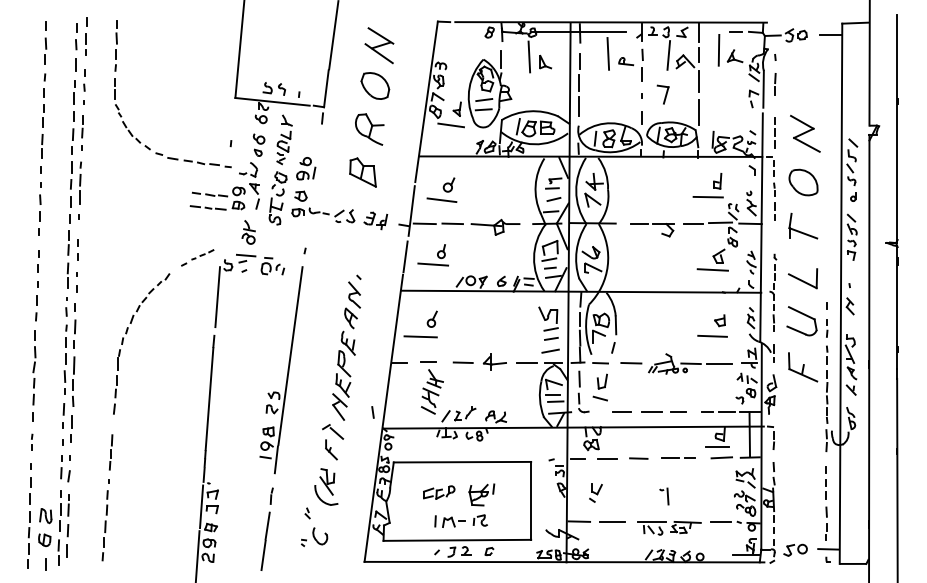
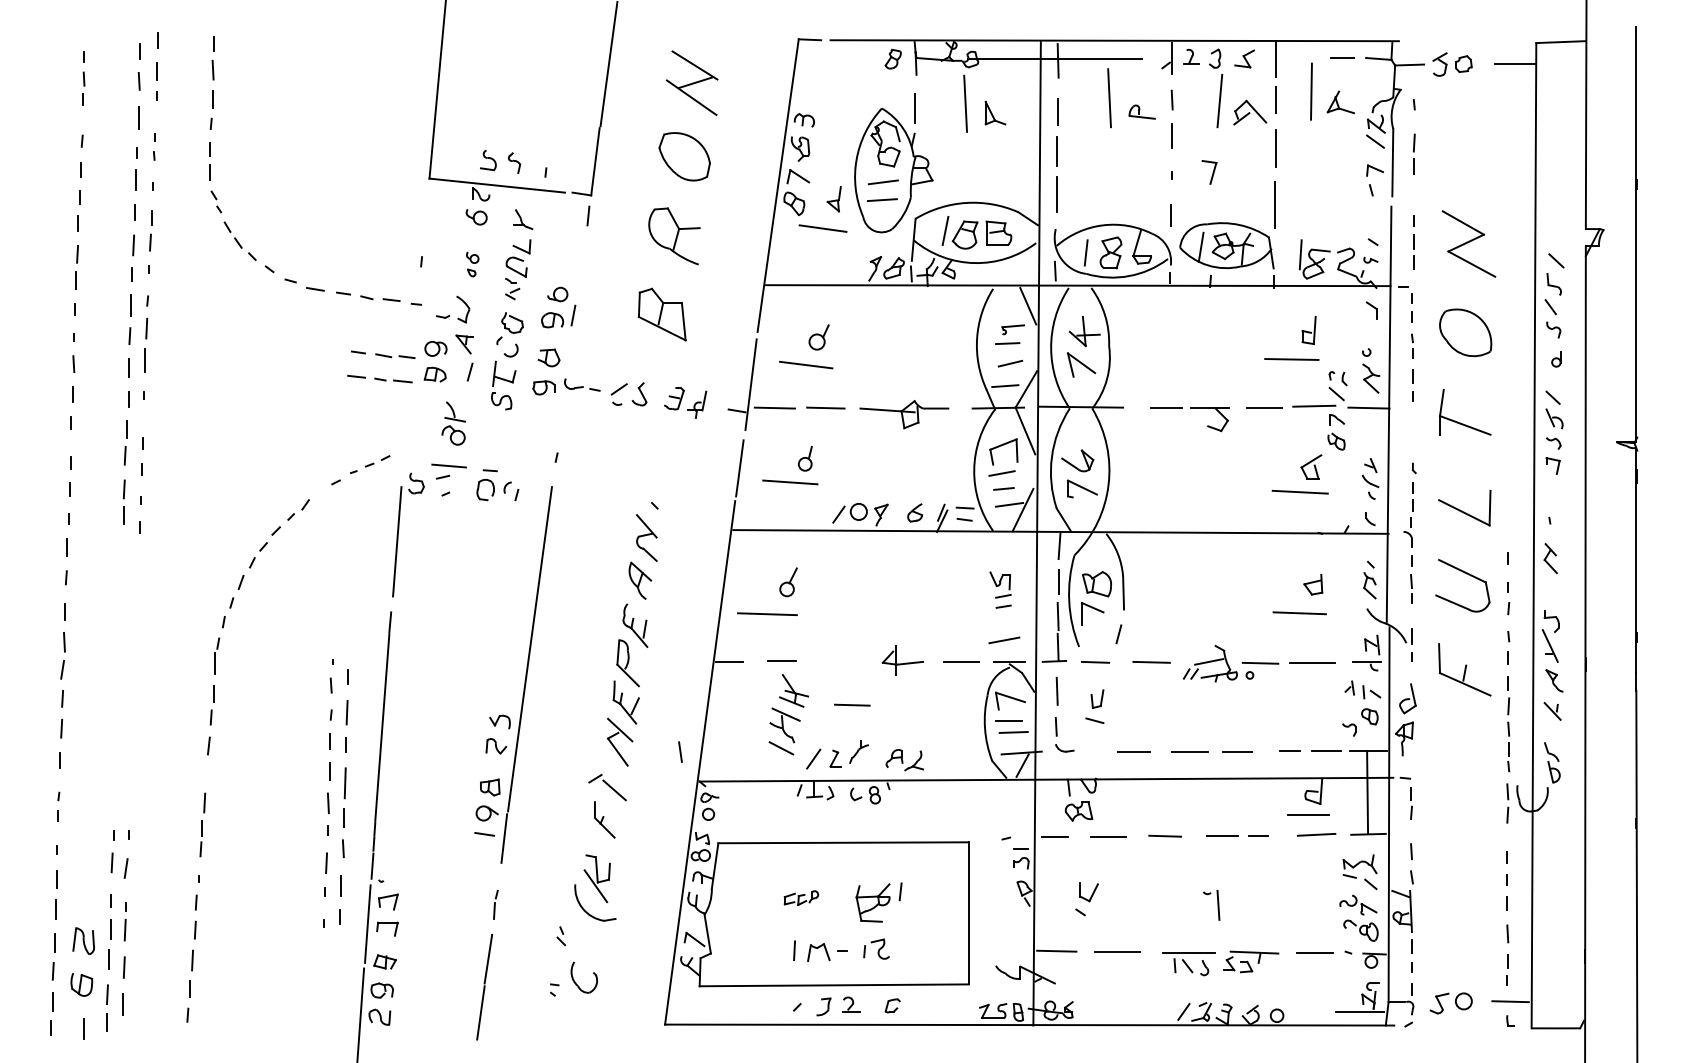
part: (45, 42) -> (83, 77), size x0.7
part: (84, 80) -> (154, 146), size x0.7
part: (662, 94) -> (1208, 172), size x0.7
part: (258, 144) -> (471, 263), size x0.6
part: (548, 323) -> (1000, 589), size x0.6
line: (462, 362) -> (850, 704), moved
part: (69, 371) -> (336, 794), moved
part: (599, 387) -> (1093, 706), size x0.7
part: (439, 492) -> (801, 898), size x0.6

